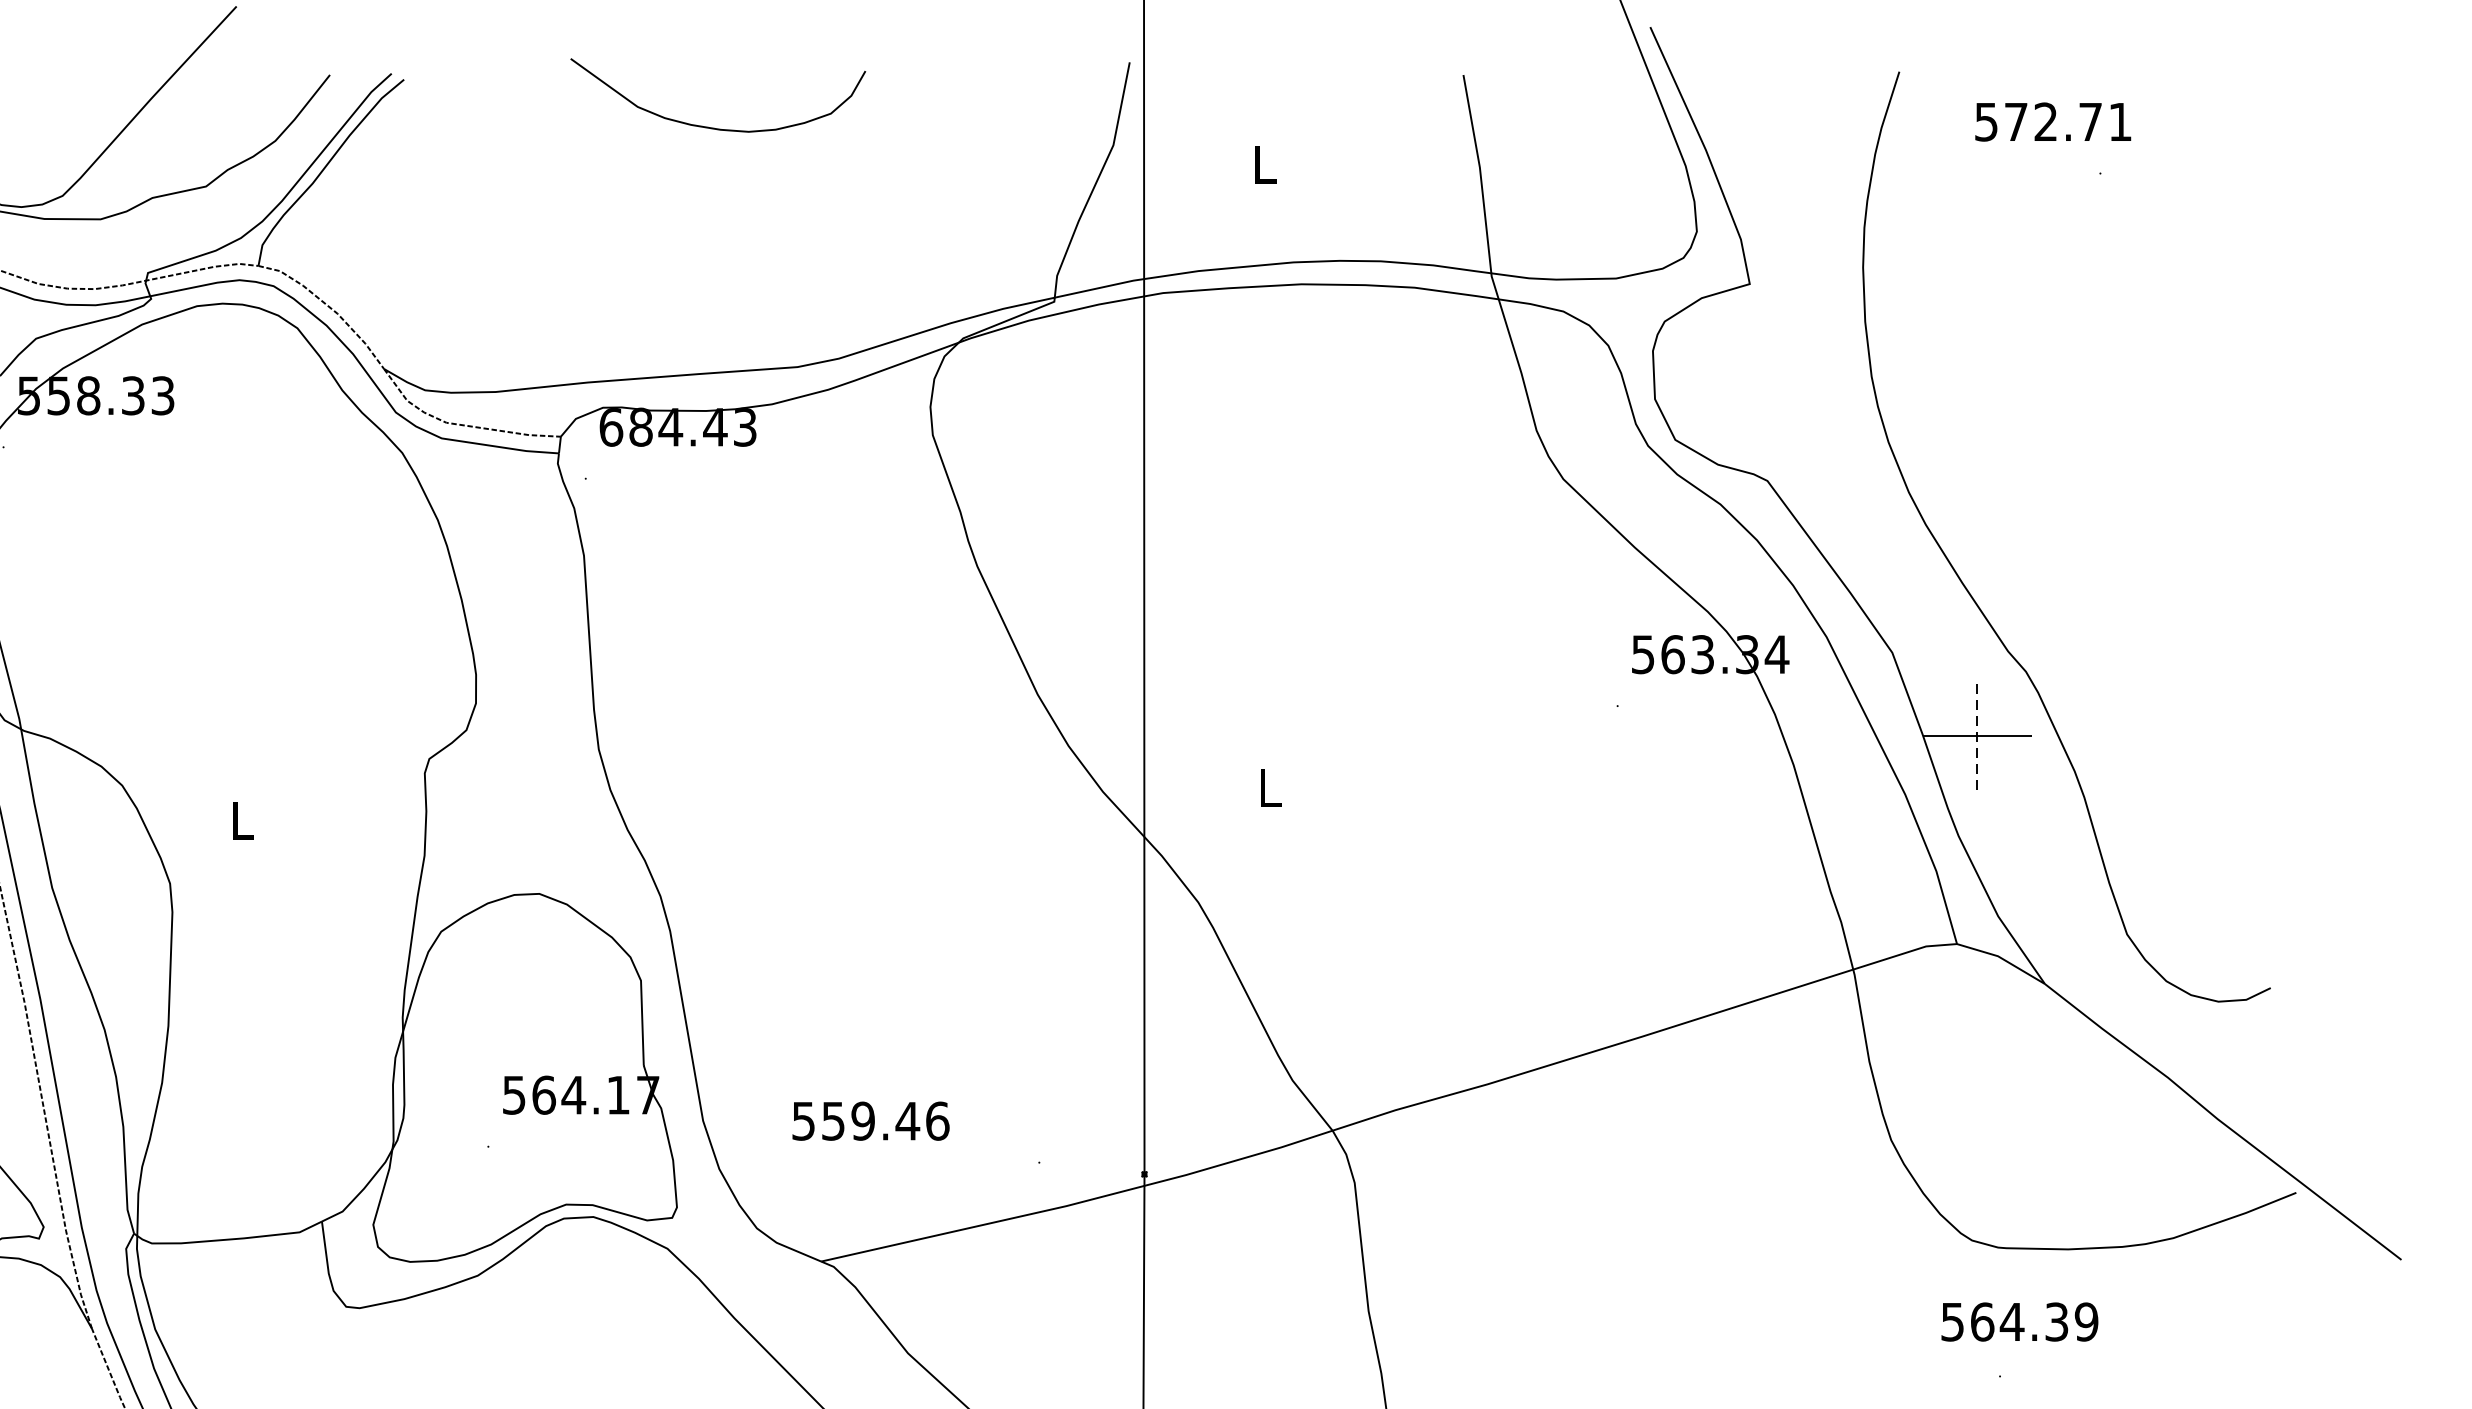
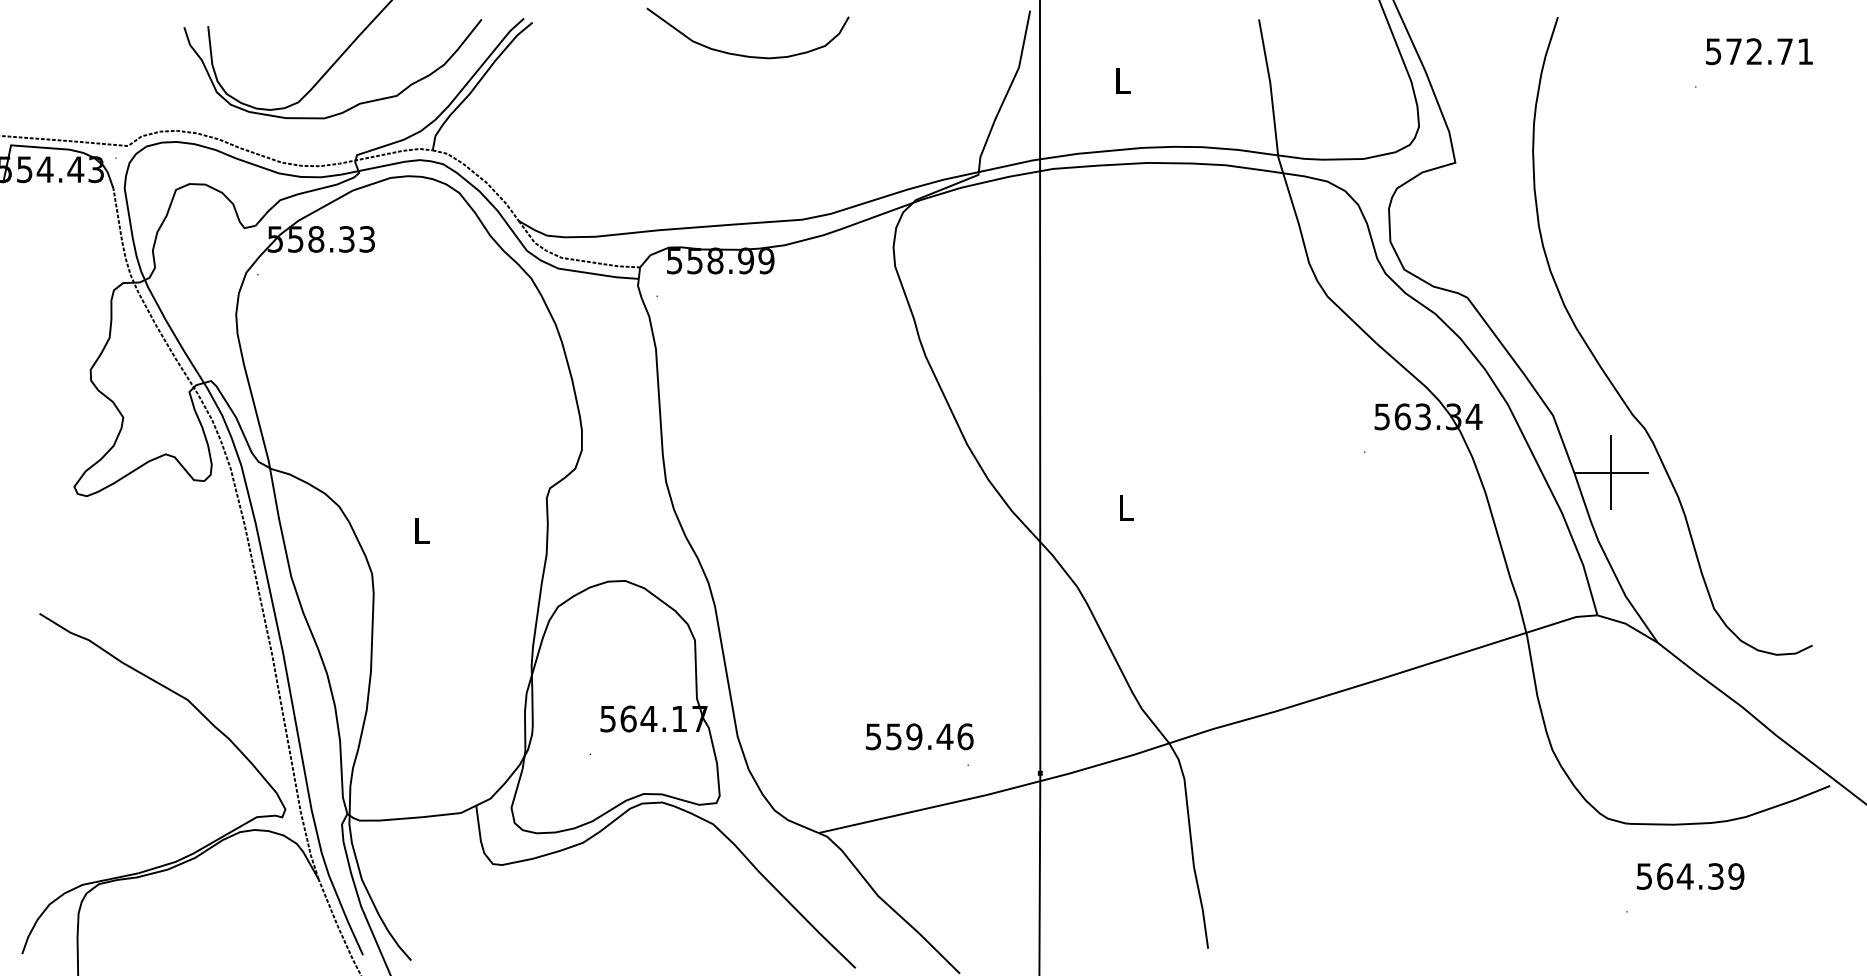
text: (2053, 121) -> (1759, 51), moved
text: (678, 426) -> (720, 260), 684.43 -> 558.99
line: (1977, 735) -> (1611, 472), dashed -> solid
text: (870, 1120) -> (919, 736), moved
text: (2019, 1321) -> (1690, 876), moved

